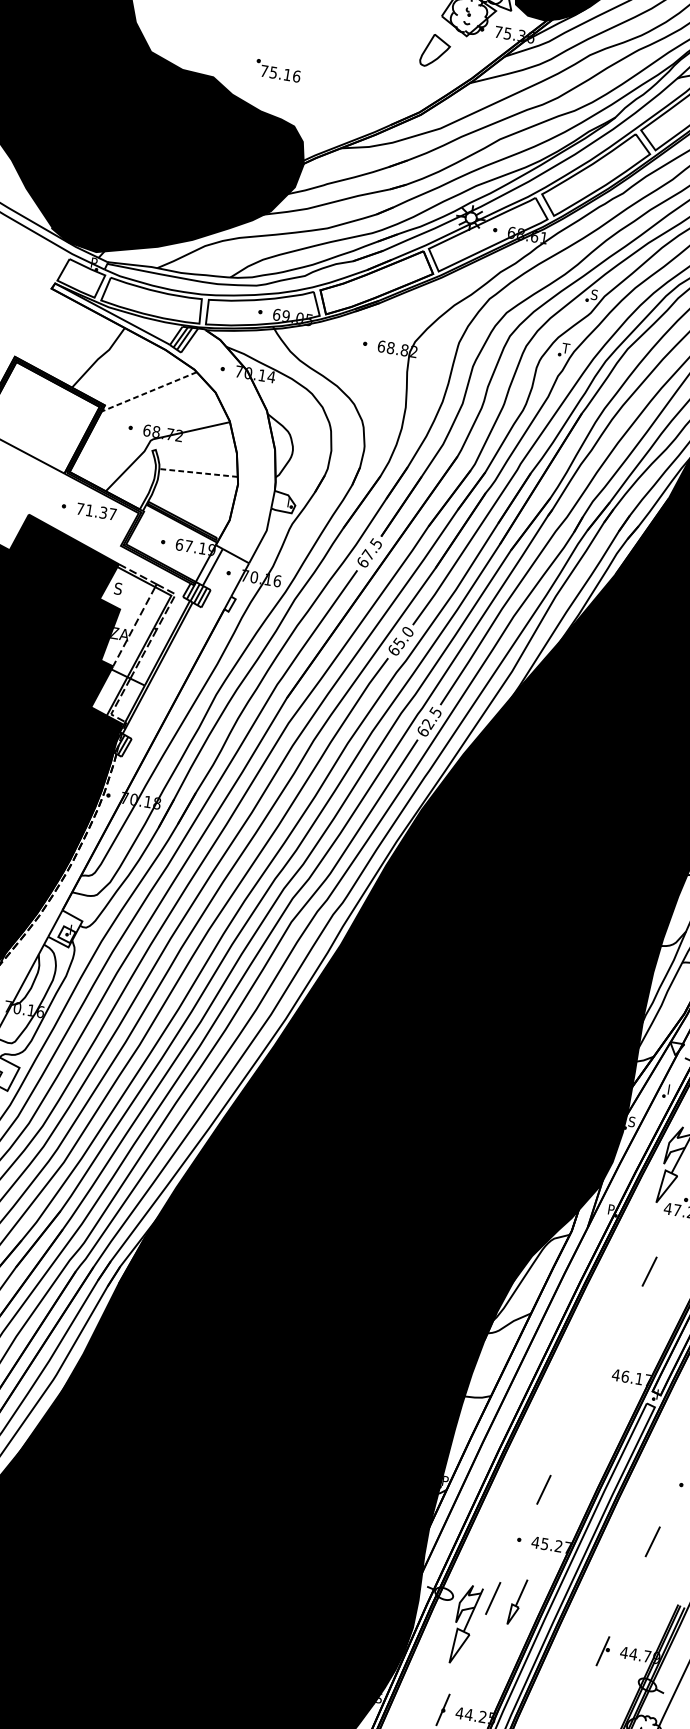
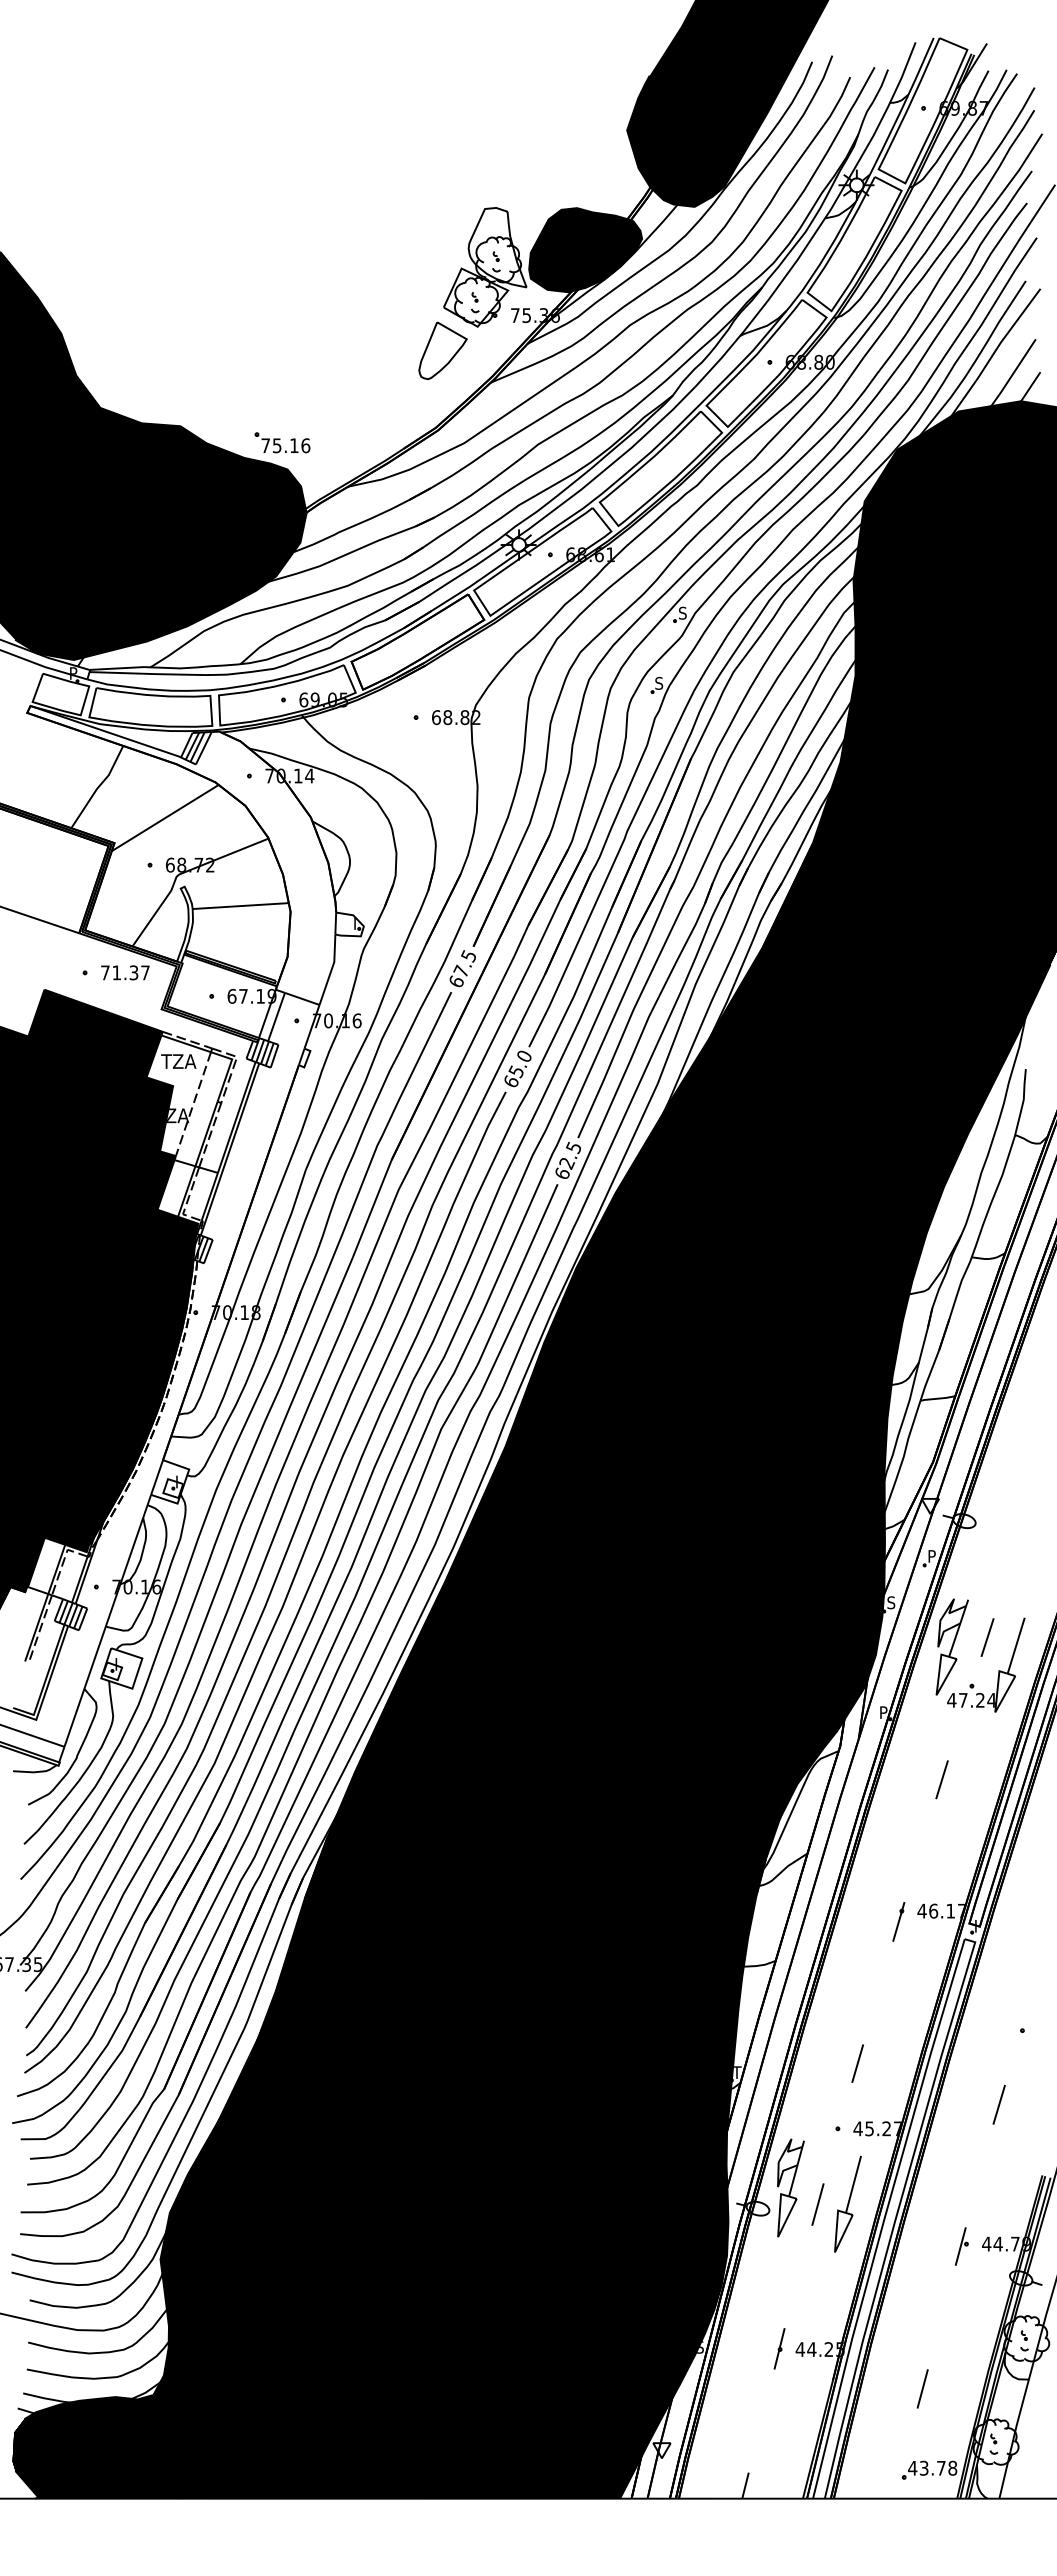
part: (435, 50) -> (442, 350), size x1.43
part: (278, 70) -> (282, 442), moved
text: (565, 348) -> (658, 683), T -> S
line: (149, 392) -> (165, 818), dashed -> solid
line: (198, 473) -> (240, 906), dashed -> solid
text: (127, 590) -> (178, 1061), S -> TZA
text: (671, 1087) -> (932, 1553), I -> P
part: (595, 1380) -> (898, 1921), added
text: (445, 1481) -> (737, 2072), P -> T
part: (517, 1601) -> (847, 2203), size x1.67
part: (466, 1624) -> (790, 2187), moved

